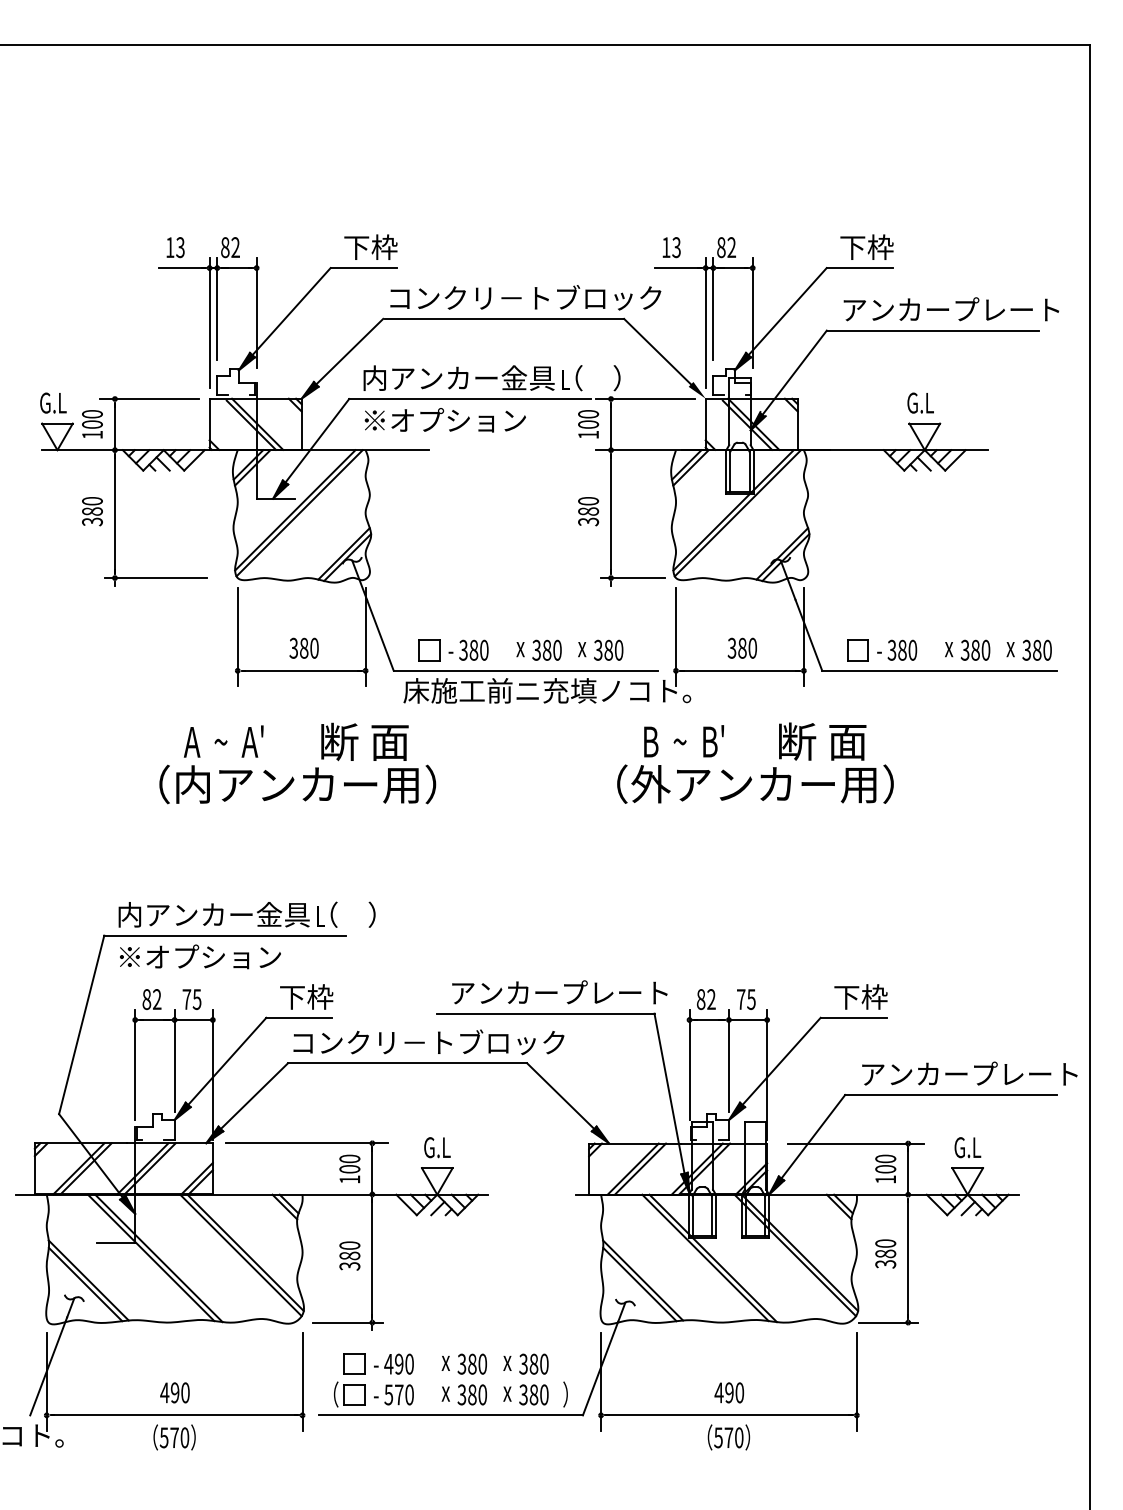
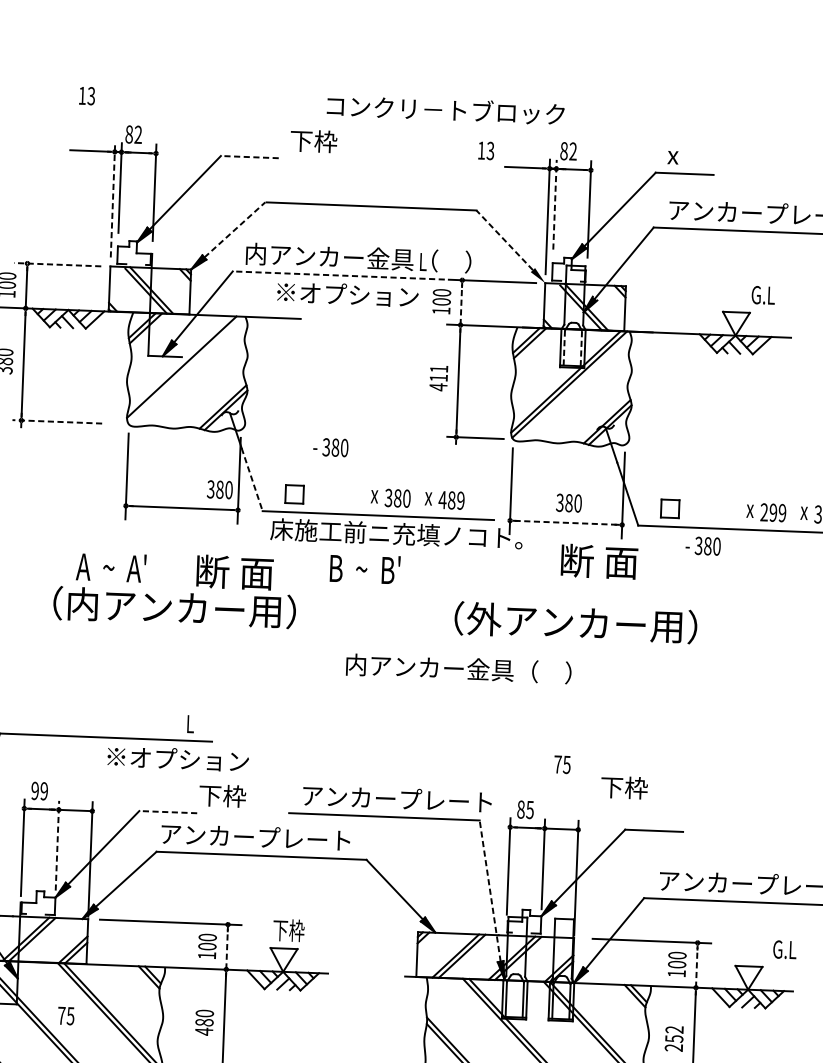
text: (370, 246) -> (313, 140), moved
text: (866, 246) -> (691, 155), 下枠 -> x
text: (175, 247) -> (87, 95), moved
text: (671, 247) -> (486, 150), moved
line: (363, 268) -> (249, 157), solid -> dashed
text: (525, 297) -> (445, 109), moved
line: (713, 308) -> (555, 204), solid -> dashed
line: (209, 322) -> (112, 199), solid -> dashed
line: (349, 351) -> (234, 229), solid -> dashed
line: (657, 351) -> (504, 240), solid -> dashed
line: (149, 399) -> (57, 265), solid -> dashed
line: (470, 399) -> (339, 275), solid -> dashed
text: (920, 402) -> (763, 294), moved
text: (444, 420) -> (347, 294), moved
line: (611, 426) -> (461, 304), solid -> dashed
line: (730, 472) -> (564, 348), solid -> dashed
line: (749, 472) -> (581, 349), solid -> dashed
text: (588, 511) -> (438, 378), 380 -> 411
line: (299, 513) -> (185, 370), removed
line: (155, 578) -> (56, 422), solid -> dashed
line: (380, 635) -> (252, 479), solid -> dashed
text: (303, 647) -> (219, 489), moved
text: (468, 649) -> (330, 446), moved
text: (608, 649) -> (451, 499), 380 -> 489
text: (897, 649) -> (703, 545), moved
text: (975, 649) -> (773, 512), 380 -> 299
line: (739, 670) -> (565, 522), solid -> dashed
text: (684, 741) -> (365, 569), moved
text: (822, 741) -> (599, 561), moved
text: (246, 914) -> (458, 668), moved
text: (200, 956) -> (178, 758), moved
text: (306, 996) -> (222, 795), moved
text: (860, 996) -> (624, 787), moved
text: (151, 999) -> (39, 791), 82 -> 99
text: (191, 999) -> (65, 1015), moved
text: (711, 999) -> (530, 809), 82 -> 85
text: (746, 999) -> (562, 764), moved
line: (298, 1017) -> (167, 811), solid -> dashed
text: (428, 1042) -> (280, 838), コンクリ－トブロック -> アンカープレート
line: (174, 1060) -> (57, 845), solid -> dashed
line: (669, 1093) -> (490, 890), solid -> dashed
text: (441, 1147) -> (288, 930), G.L -> 下枠
text: (967, 1147) -> (784, 949), moved
line: (372, 1170) -> (227, 948), solid -> dashed
line: (908, 1171) -> (697, 967), solid -> dashed
text: (885, 1253) -> (674, 1038), 380 -> 252
text: (349, 1265) -> (203, 1030), 380 -> 480

